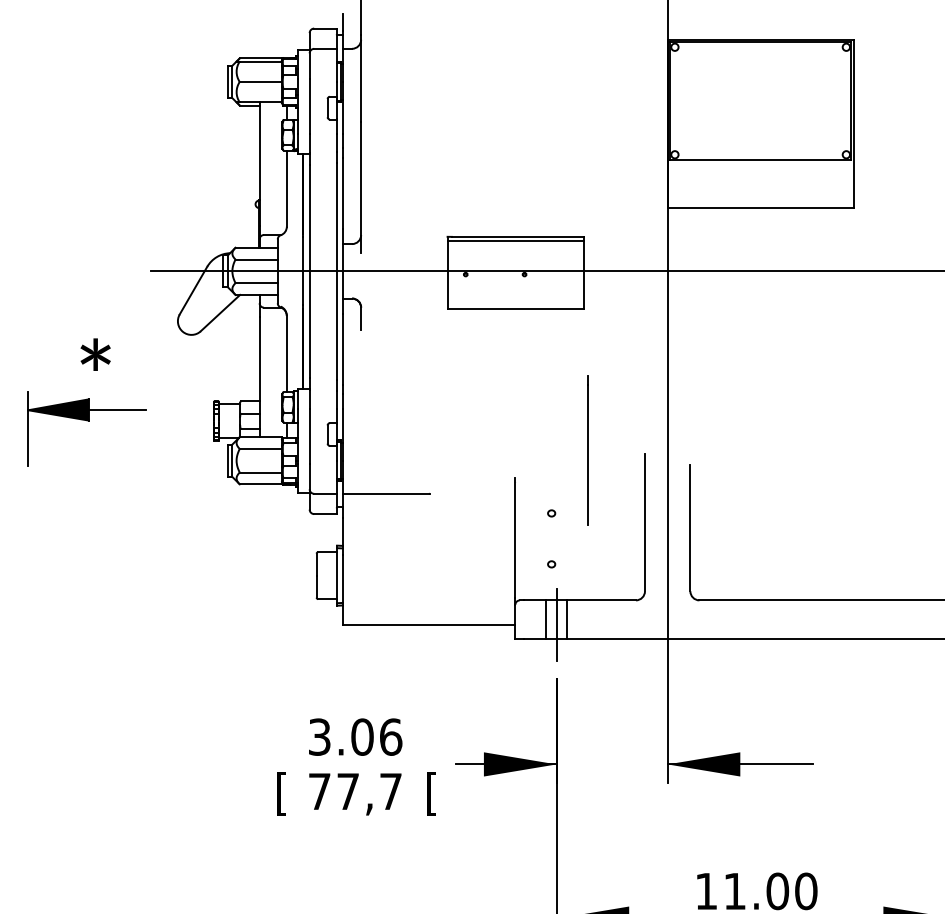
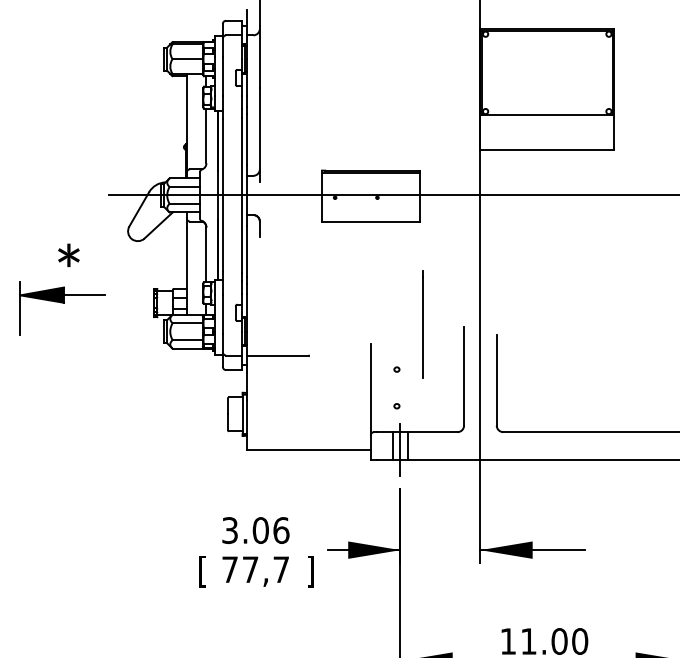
text: (431, 793) -> (310, 571), [ -> ]

